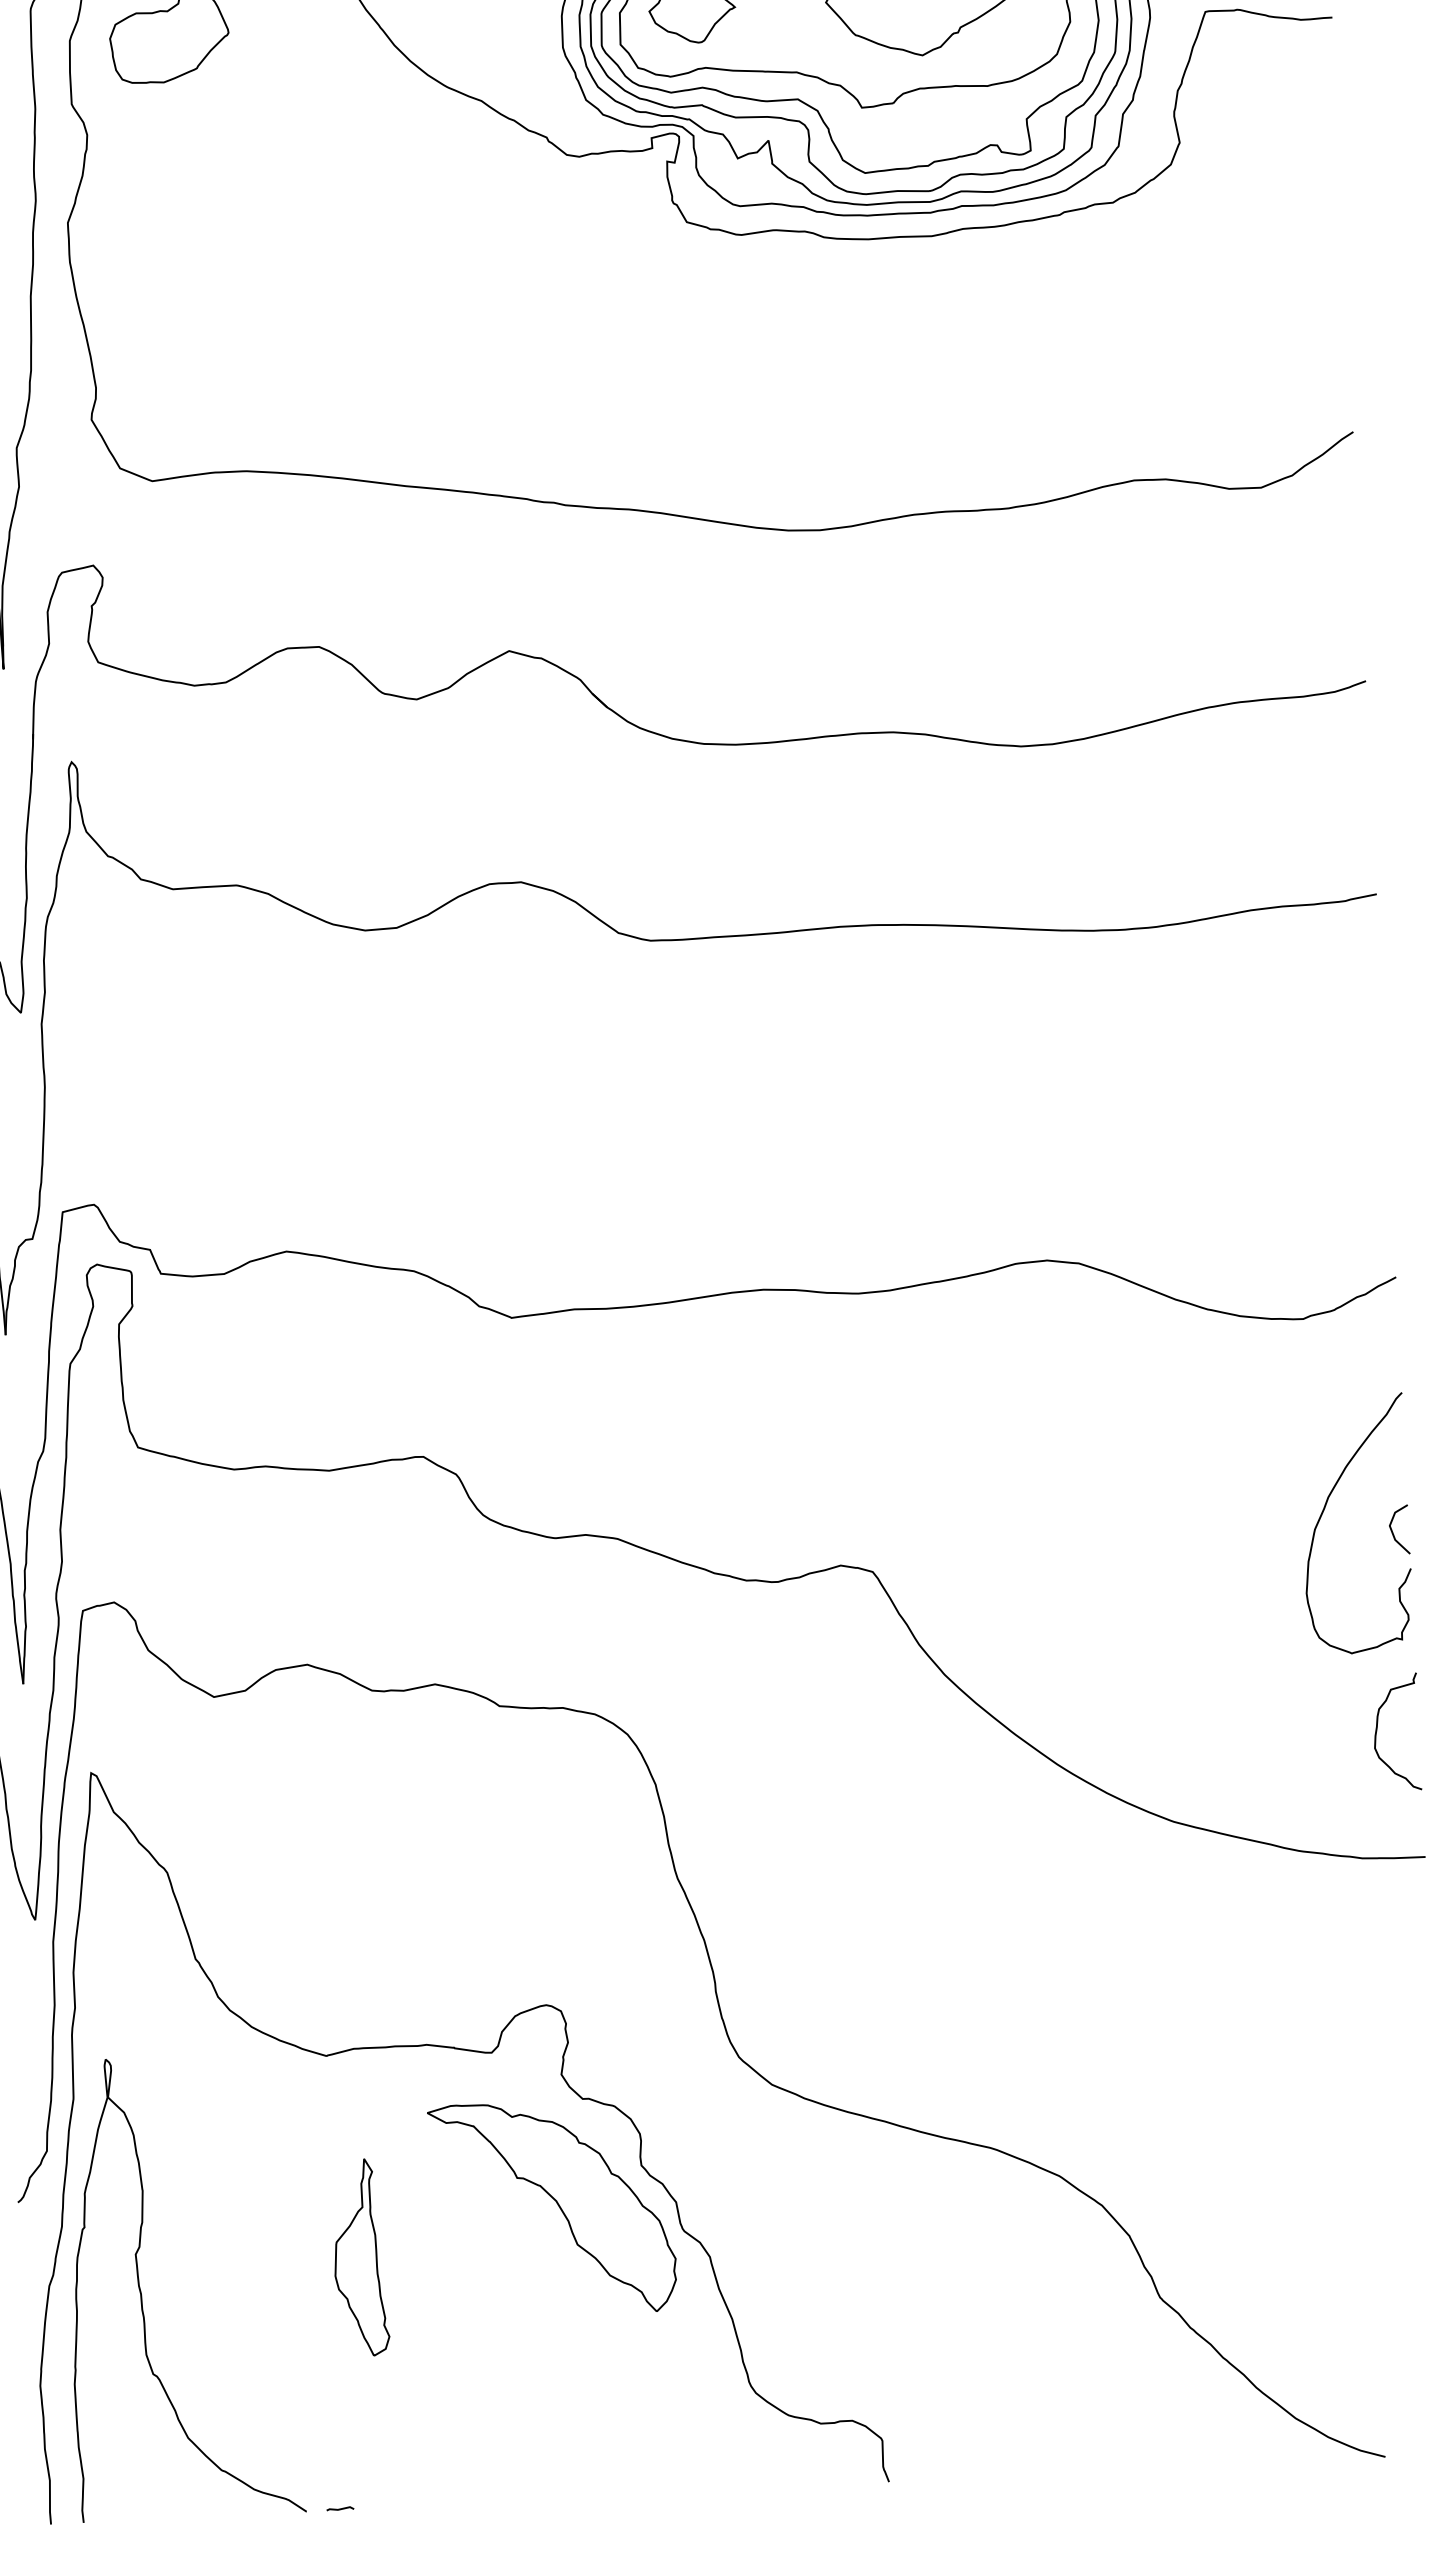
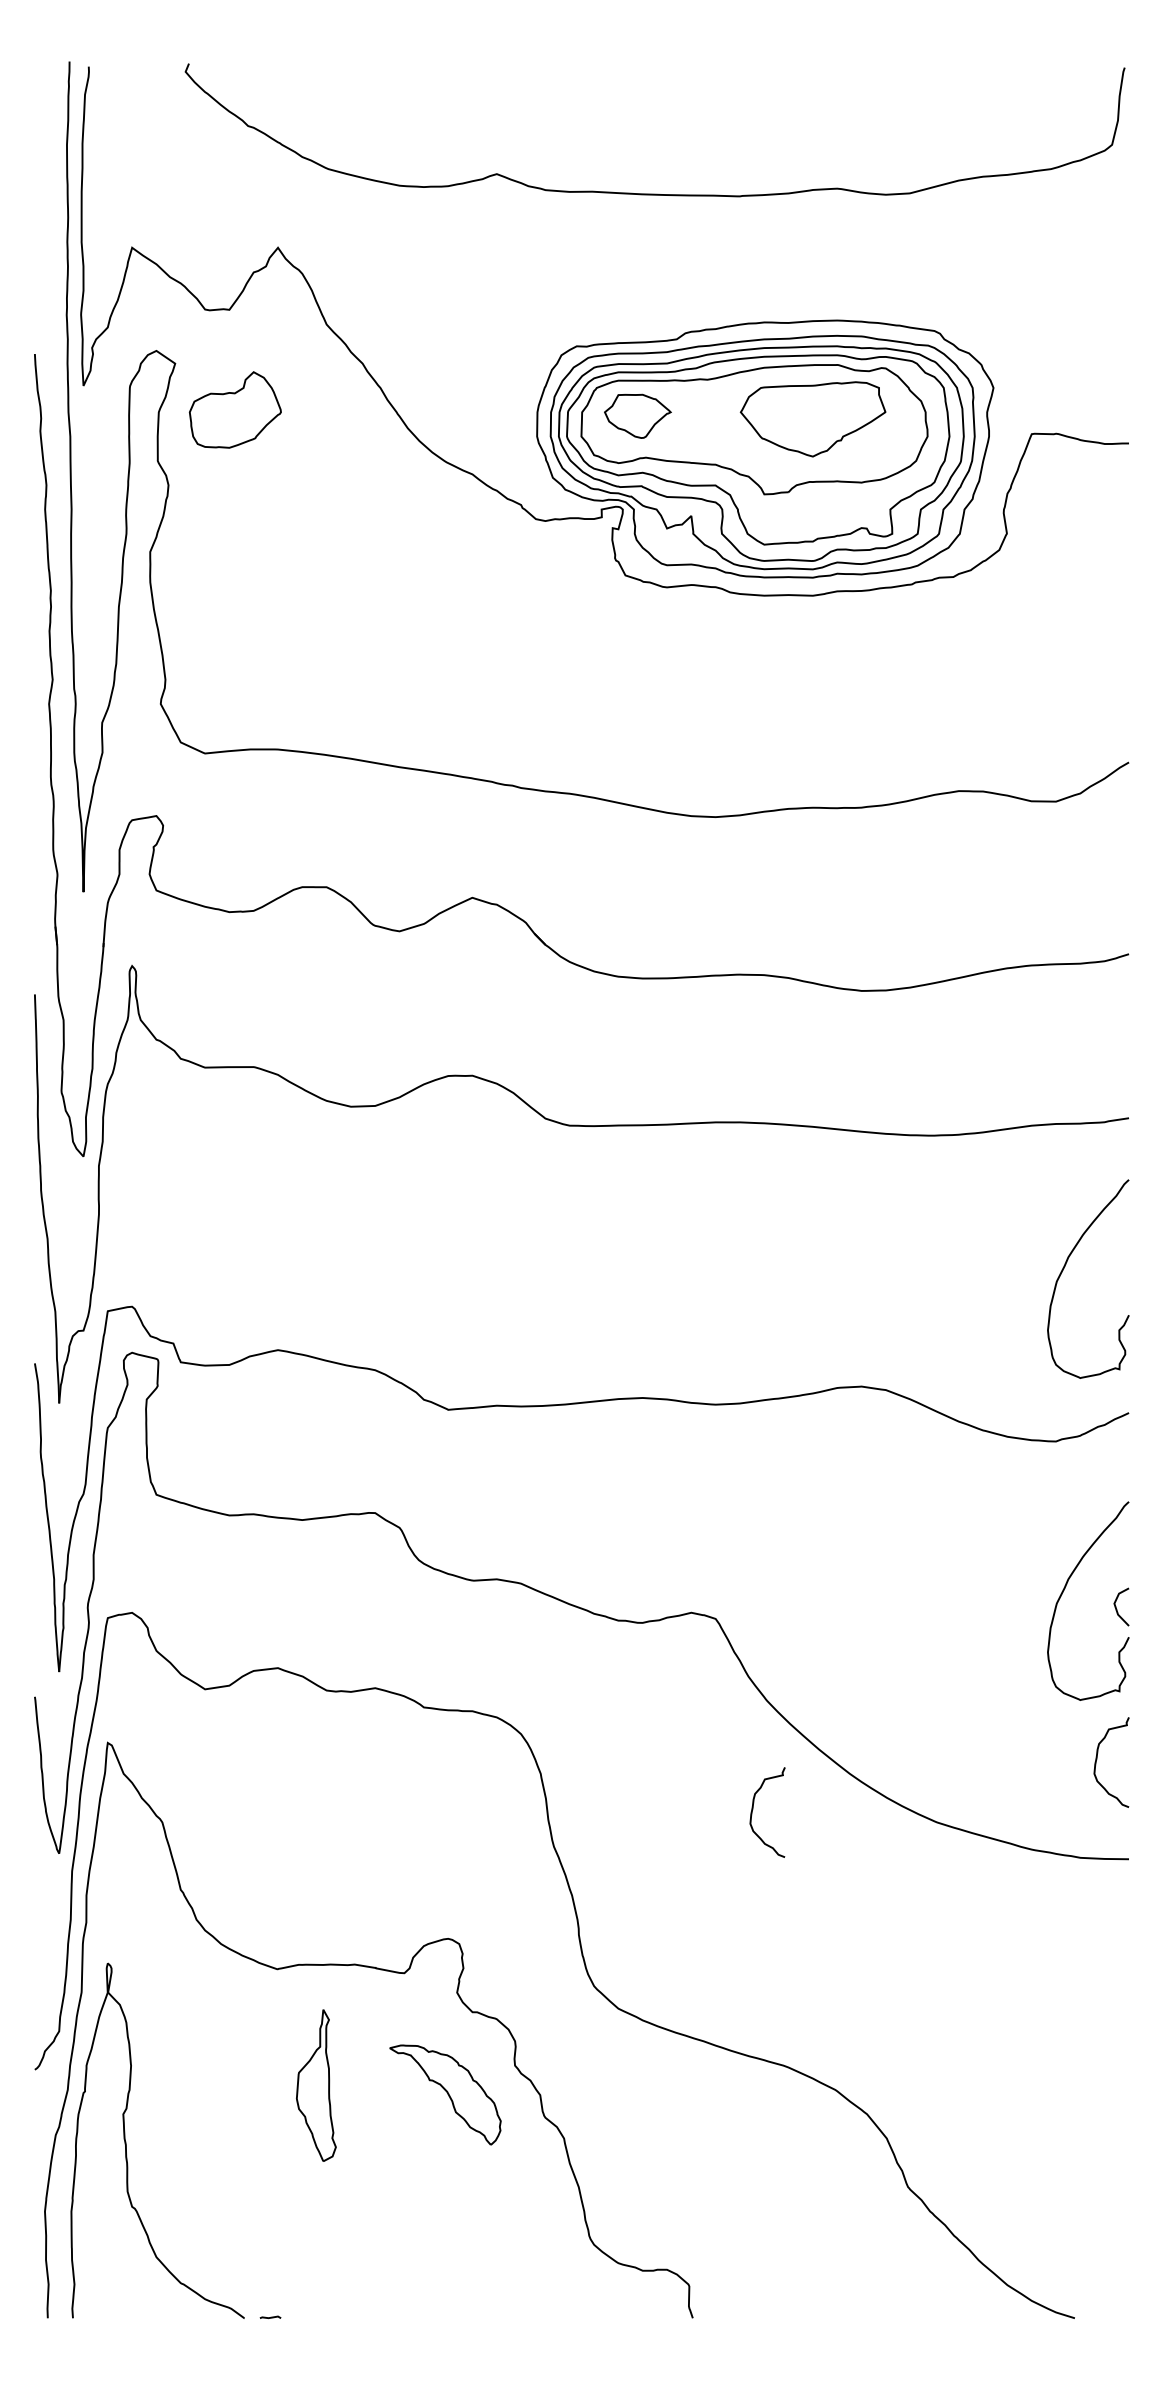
curve: (1304, 1091) -> (1065, 1266), added
curve: (934, 1817) -> (753, 1809), added
part: (553, 2207) -> (445, 2094), size x0.6
part: (360, 2257) -> (316, 2085), moved

